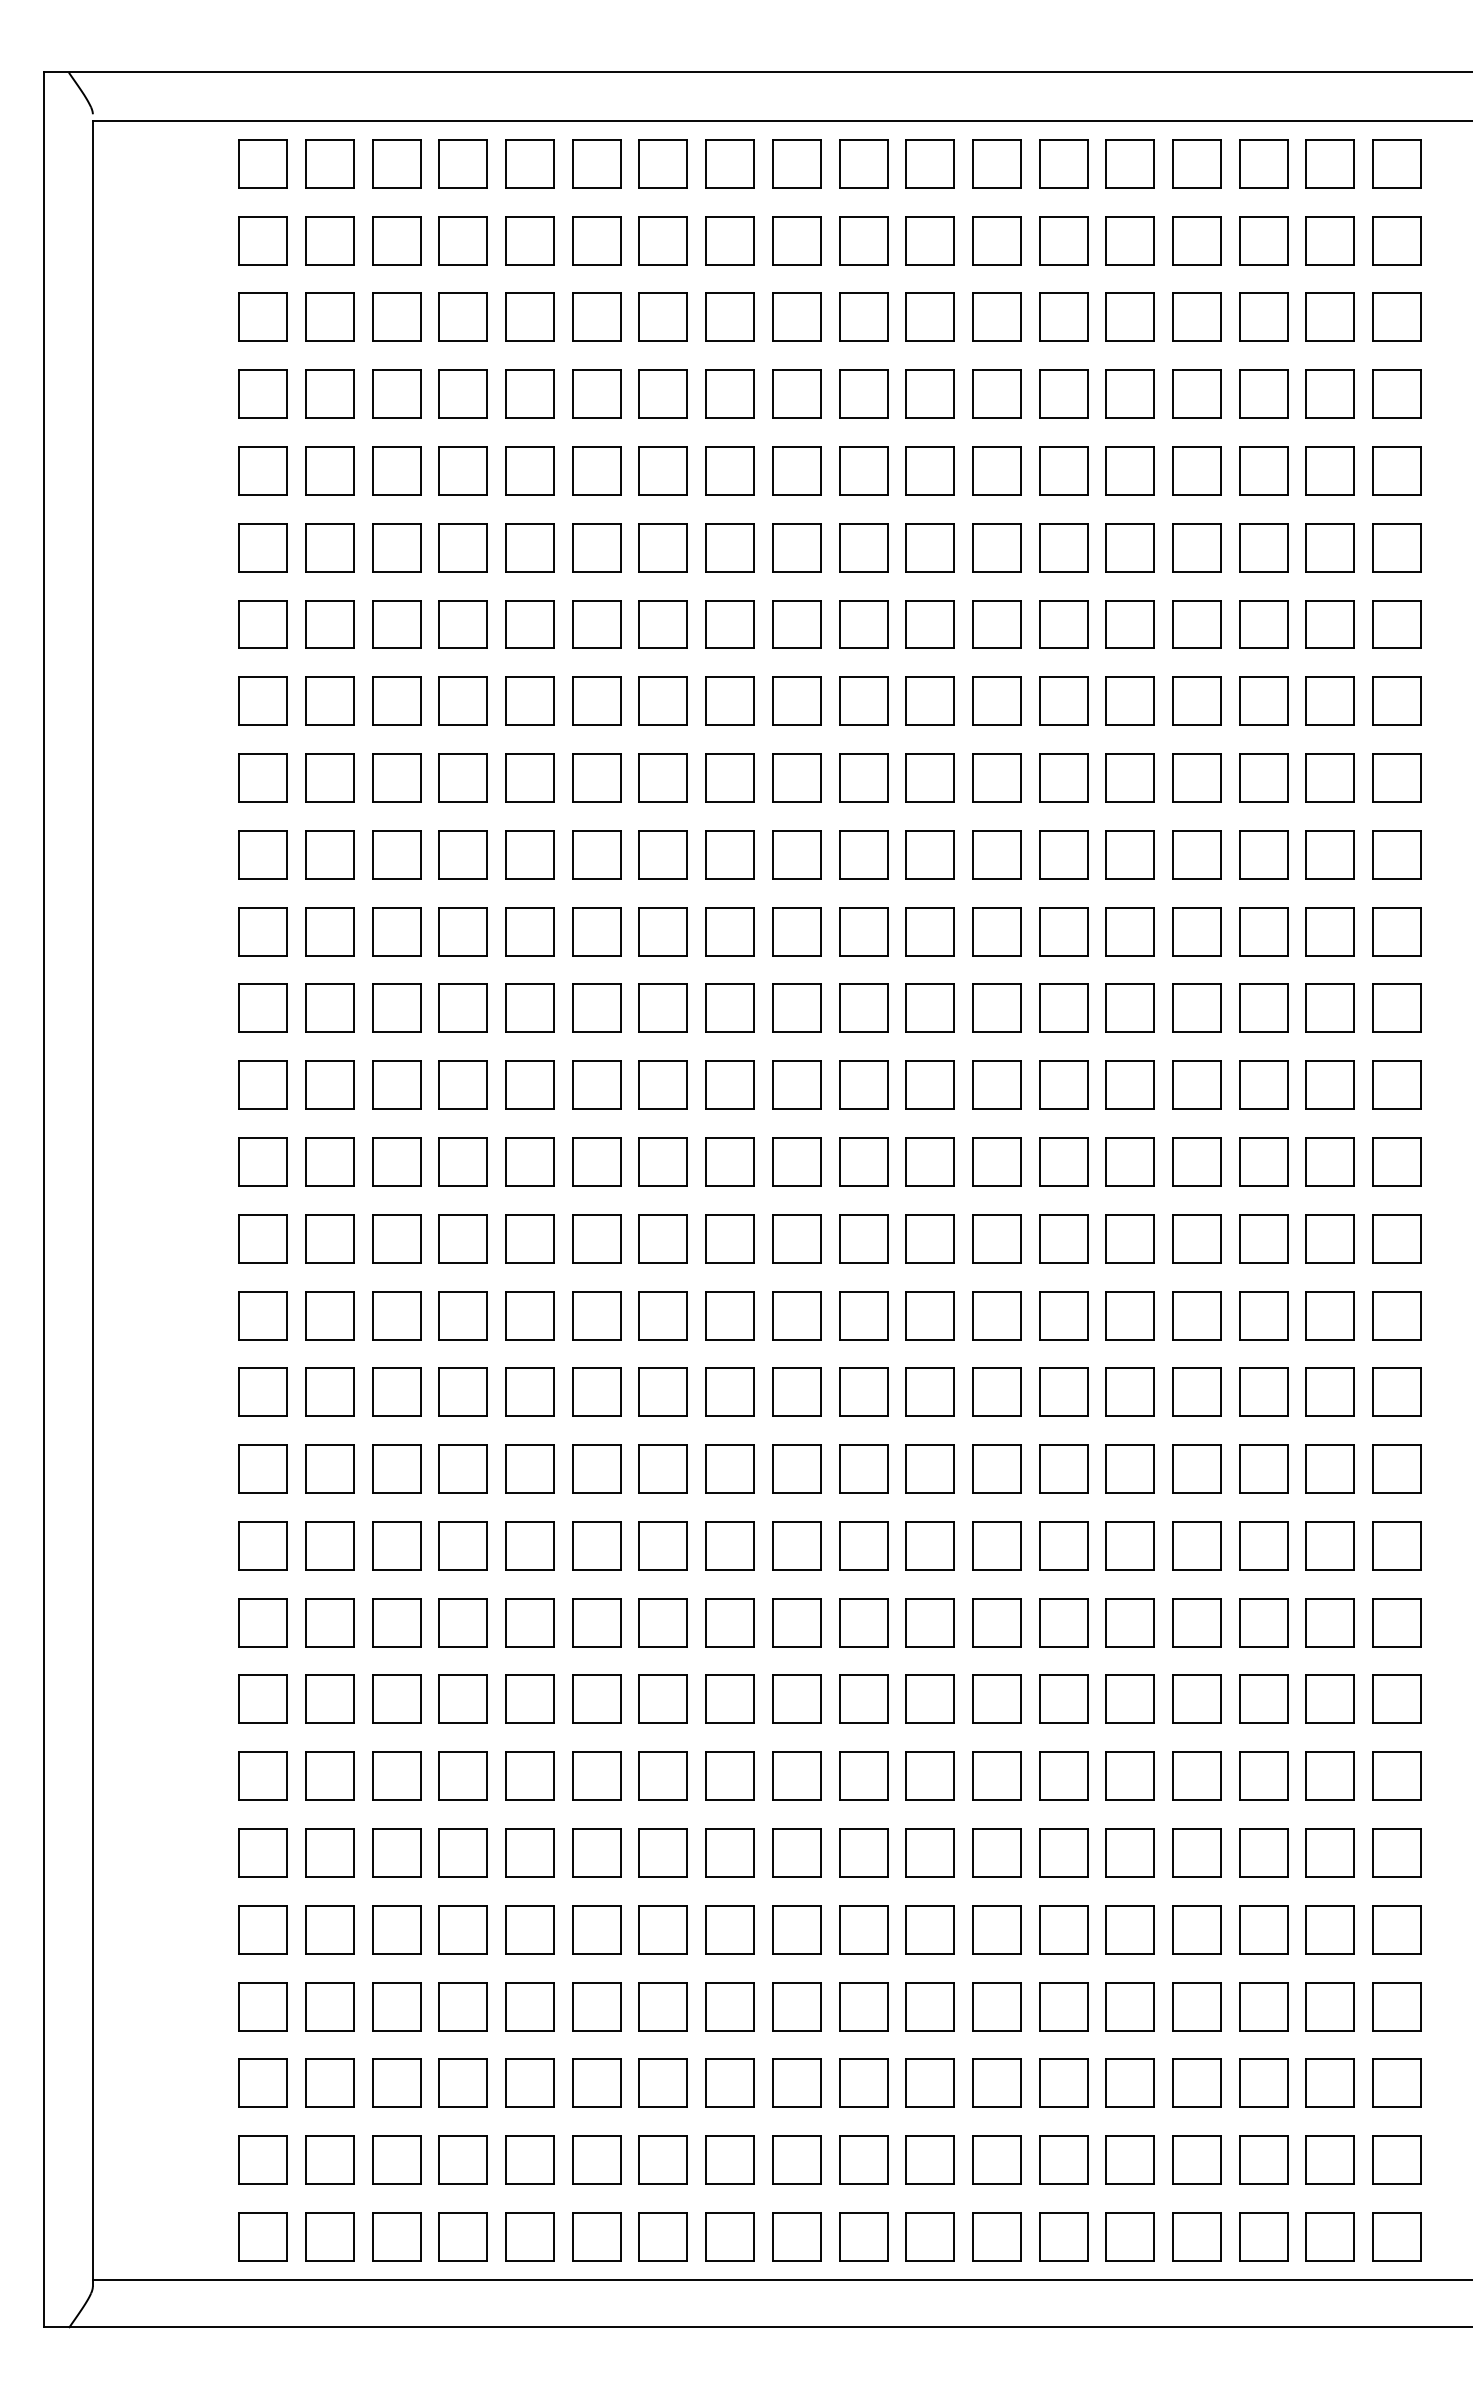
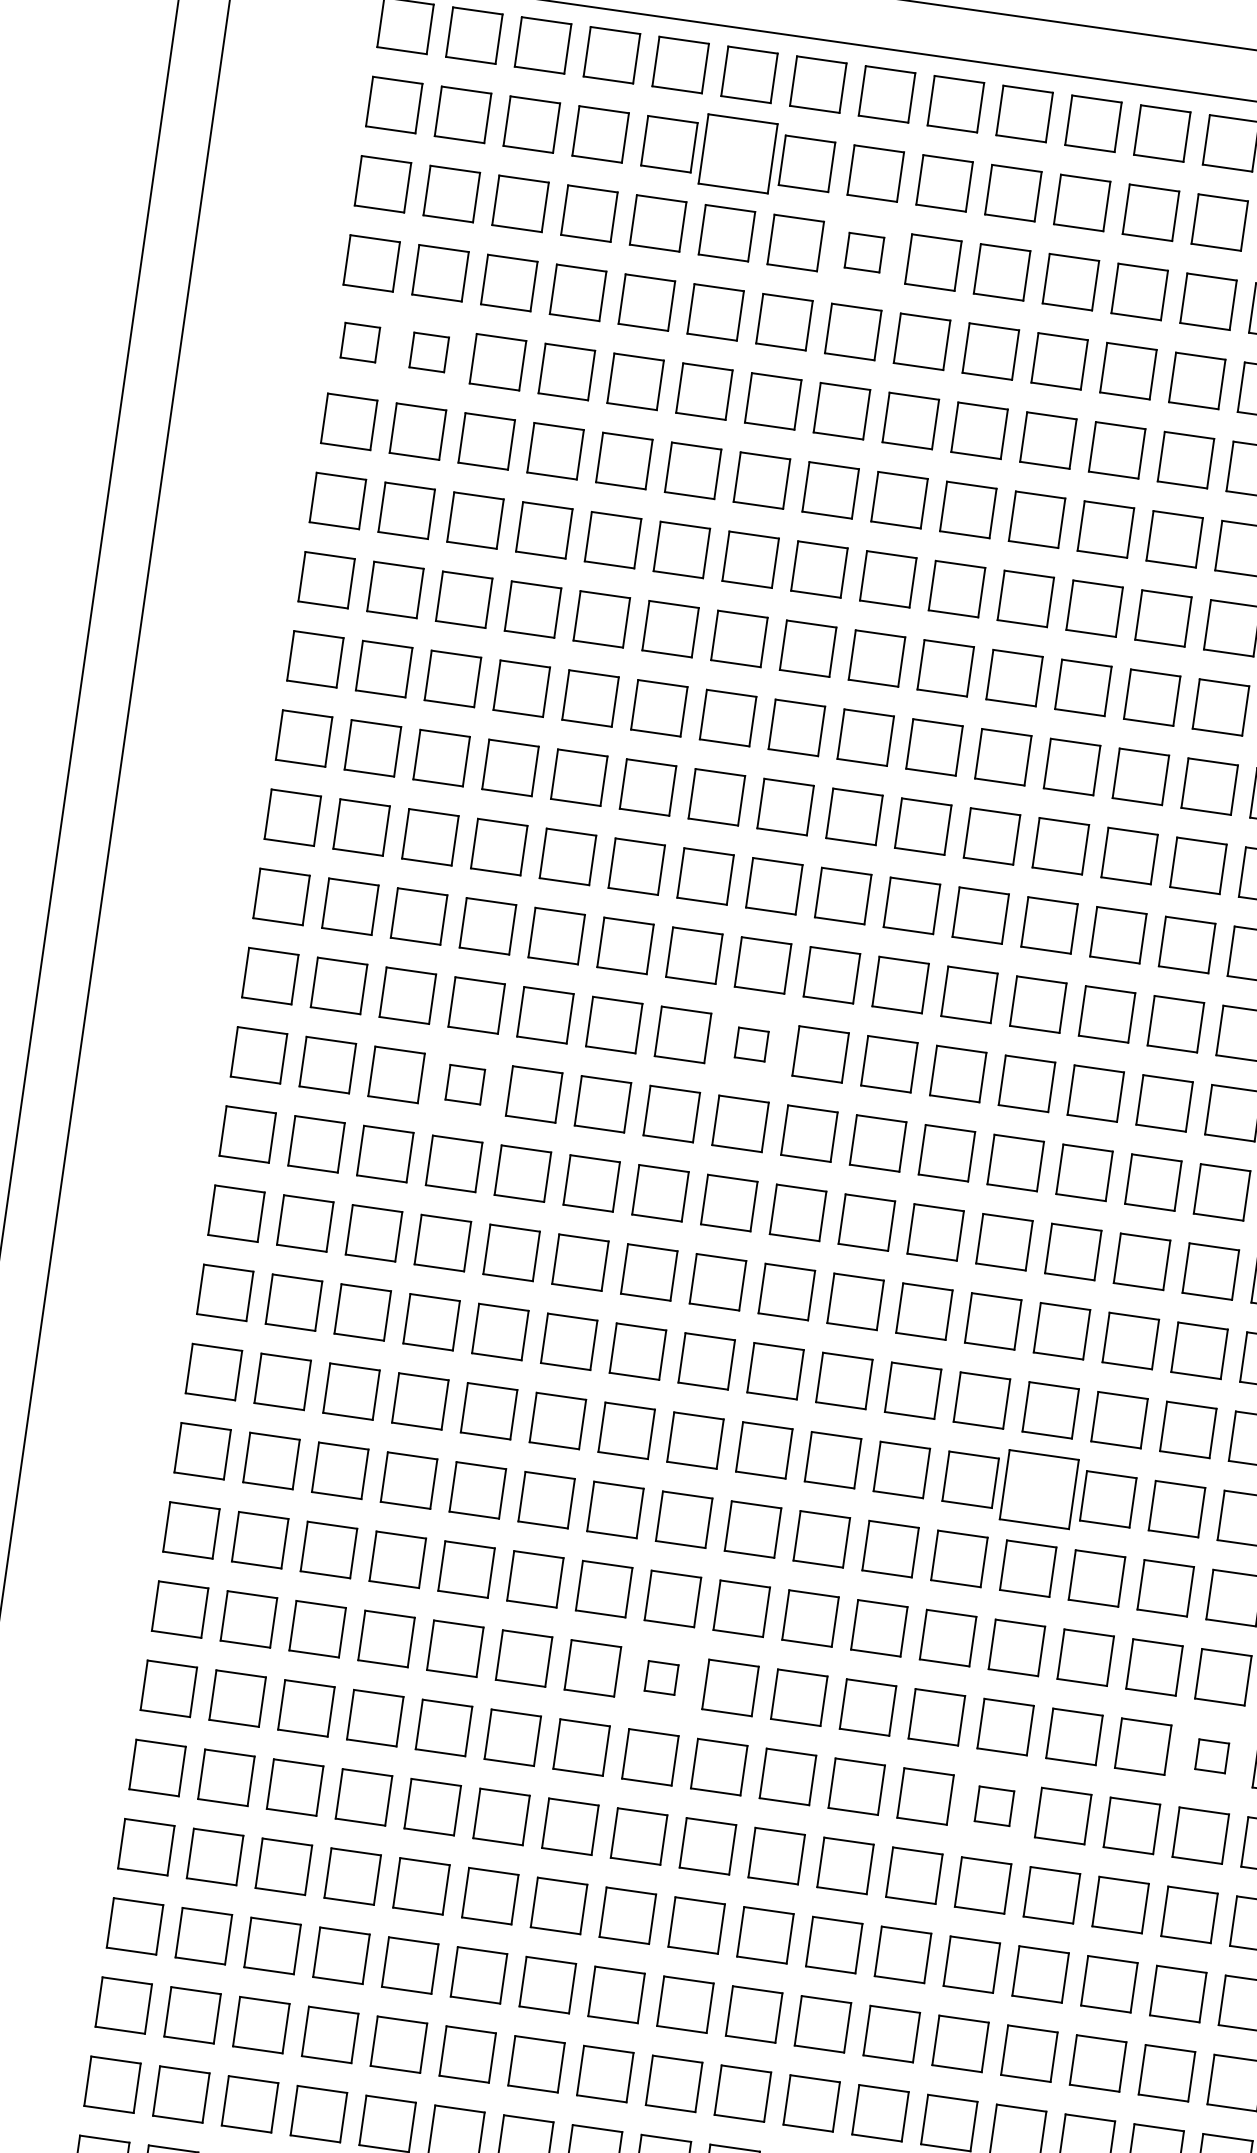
part: (596, 240) -> (737, 153), size x1.4
part: (729, 316) -> (863, 251), size x0.7
part: (262, 470) -> (359, 342), size x0.7
part: (329, 470) -> (428, 351), size x0.7
part: (729, 1084) -> (751, 1043), size x0.6
part: (462, 1161) -> (464, 1084), size x0.7
part: (1063, 1468) -> (1039, 1488), size x1.4
part: (729, 1698) -> (661, 1677), size x0.6
part: (1263, 1698) -> (1211, 1755), size x0.6
part: (1063, 1775) -> (994, 1805), size x0.7

